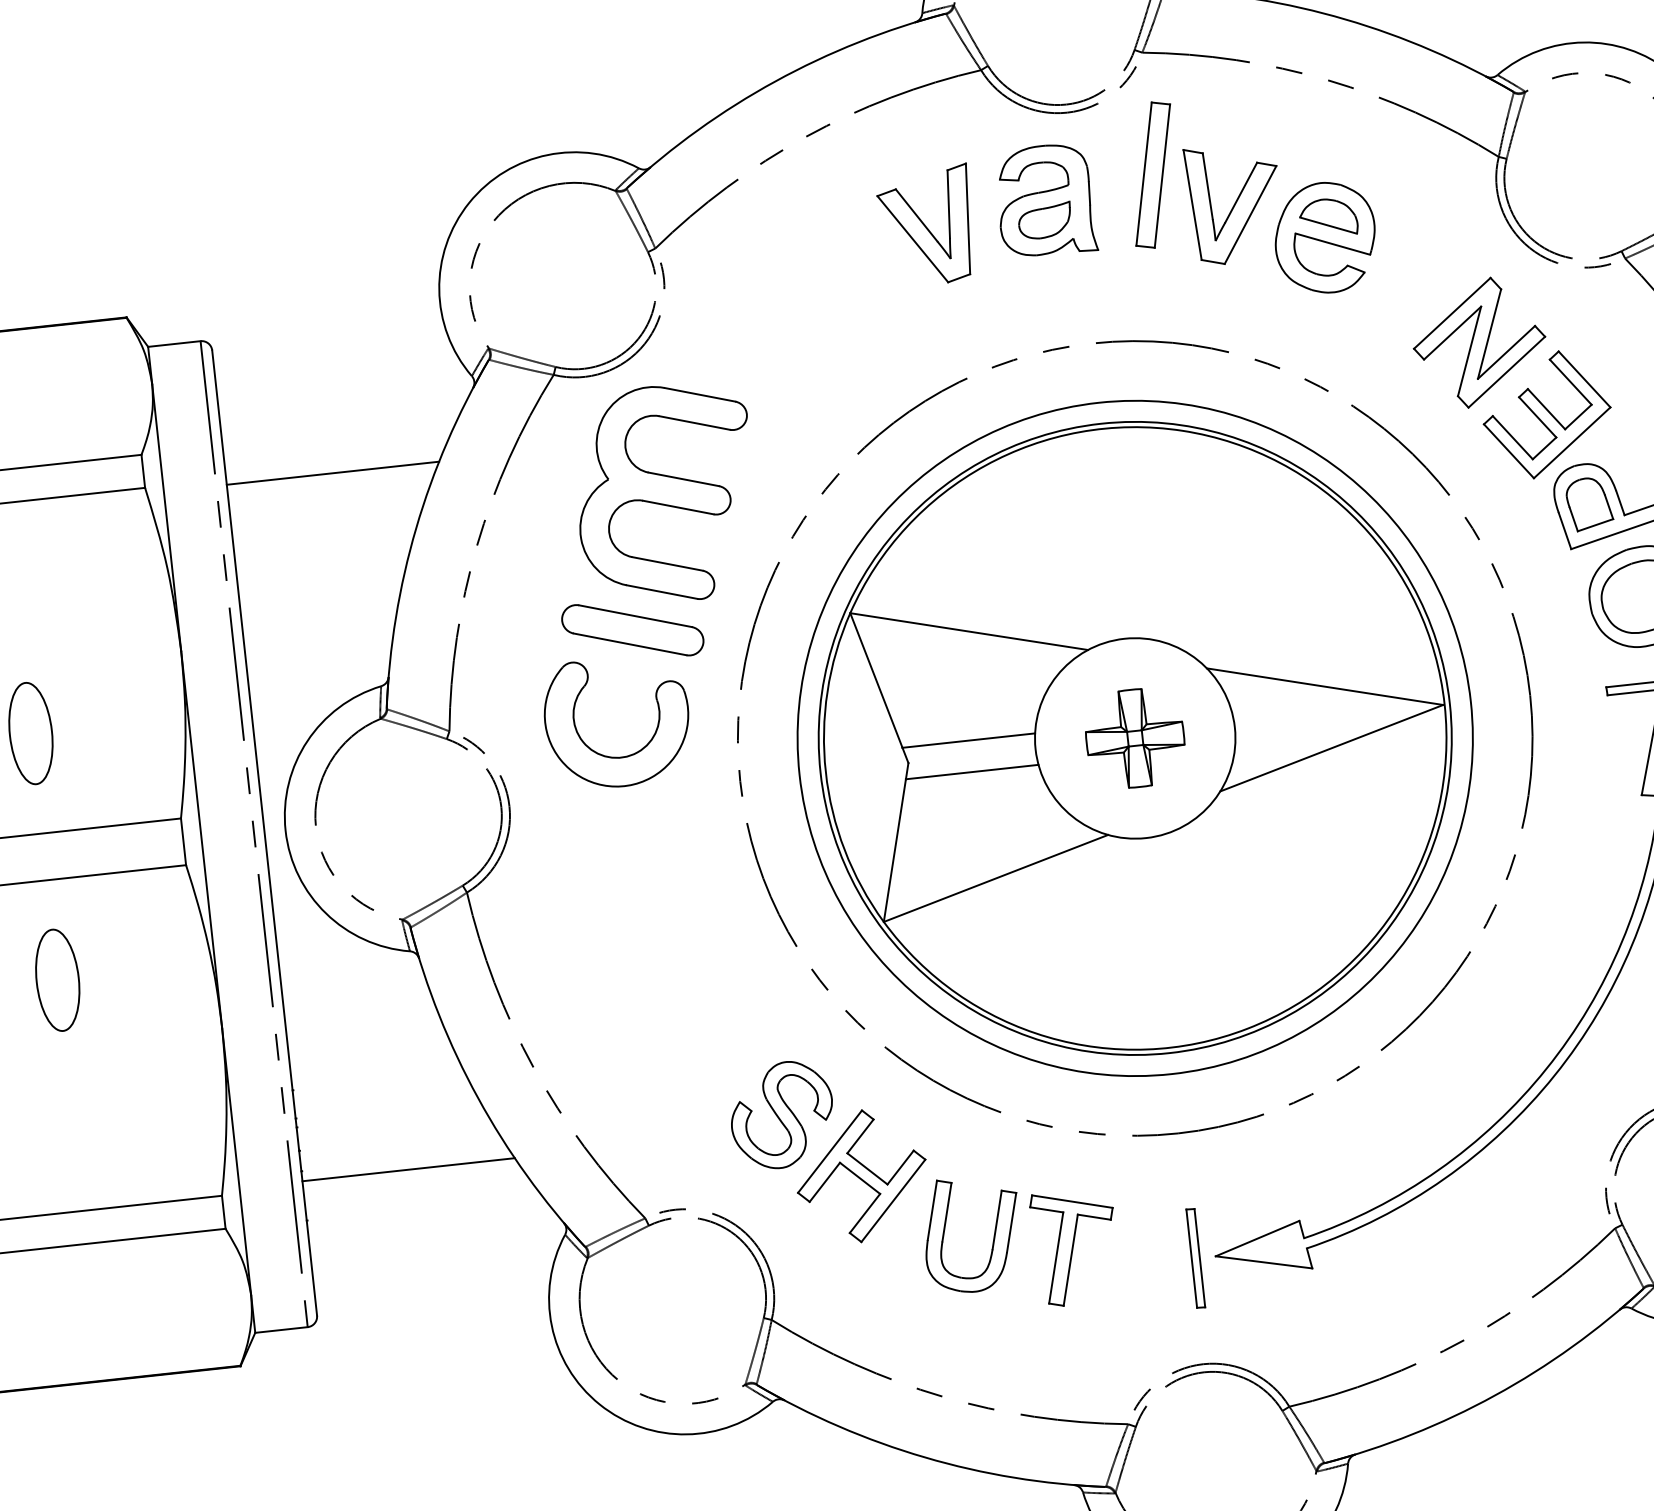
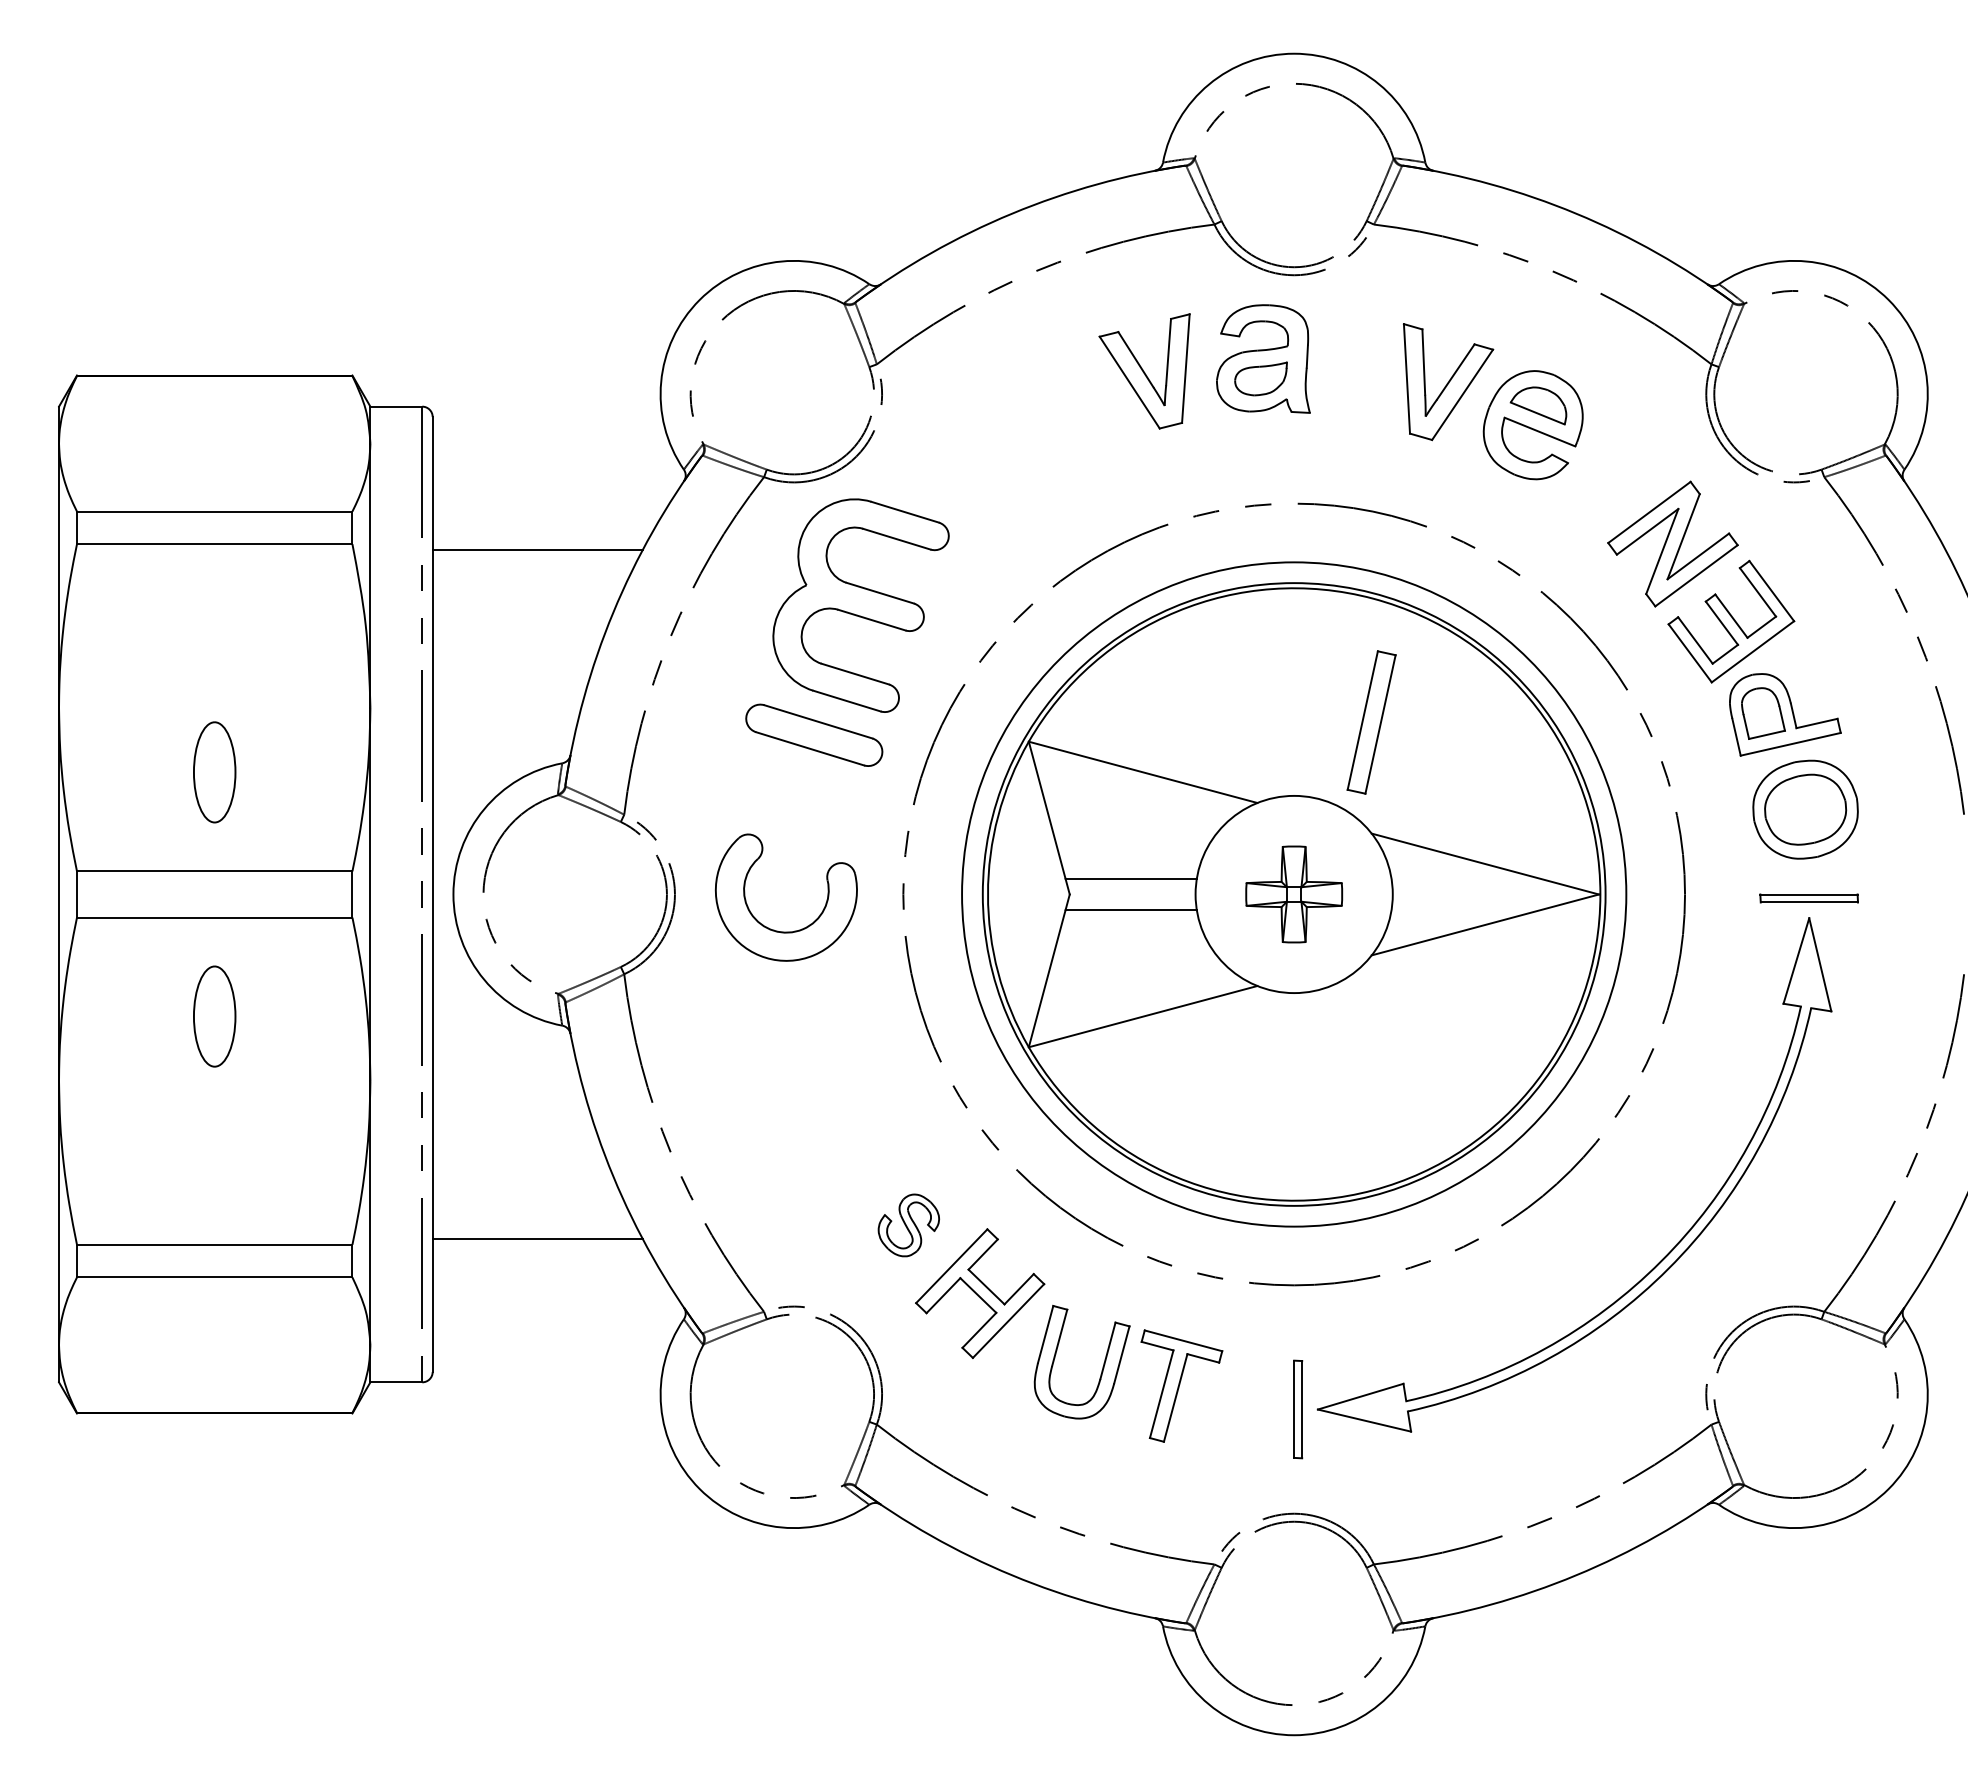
part: (1153, 175) -> (1371, 722), moved
part: (608, 755) -> (774, 929), moved
part: (781, 1115) -> (908, 1225), size x0.6

